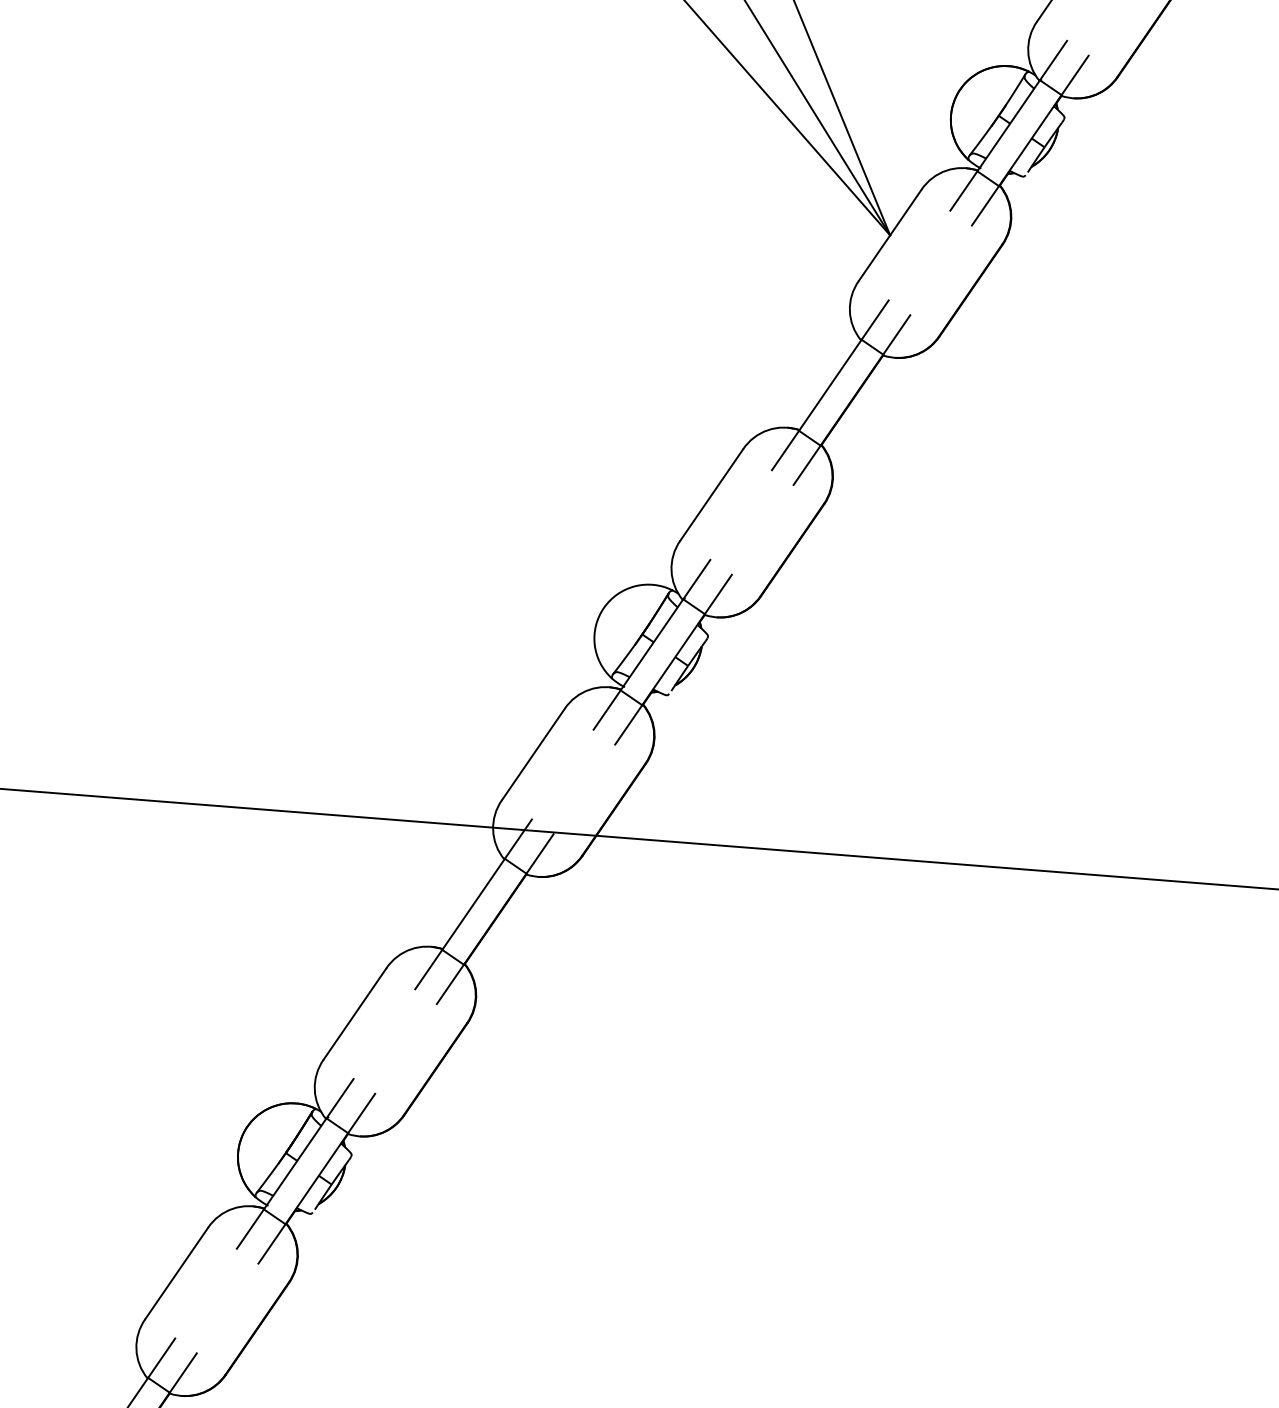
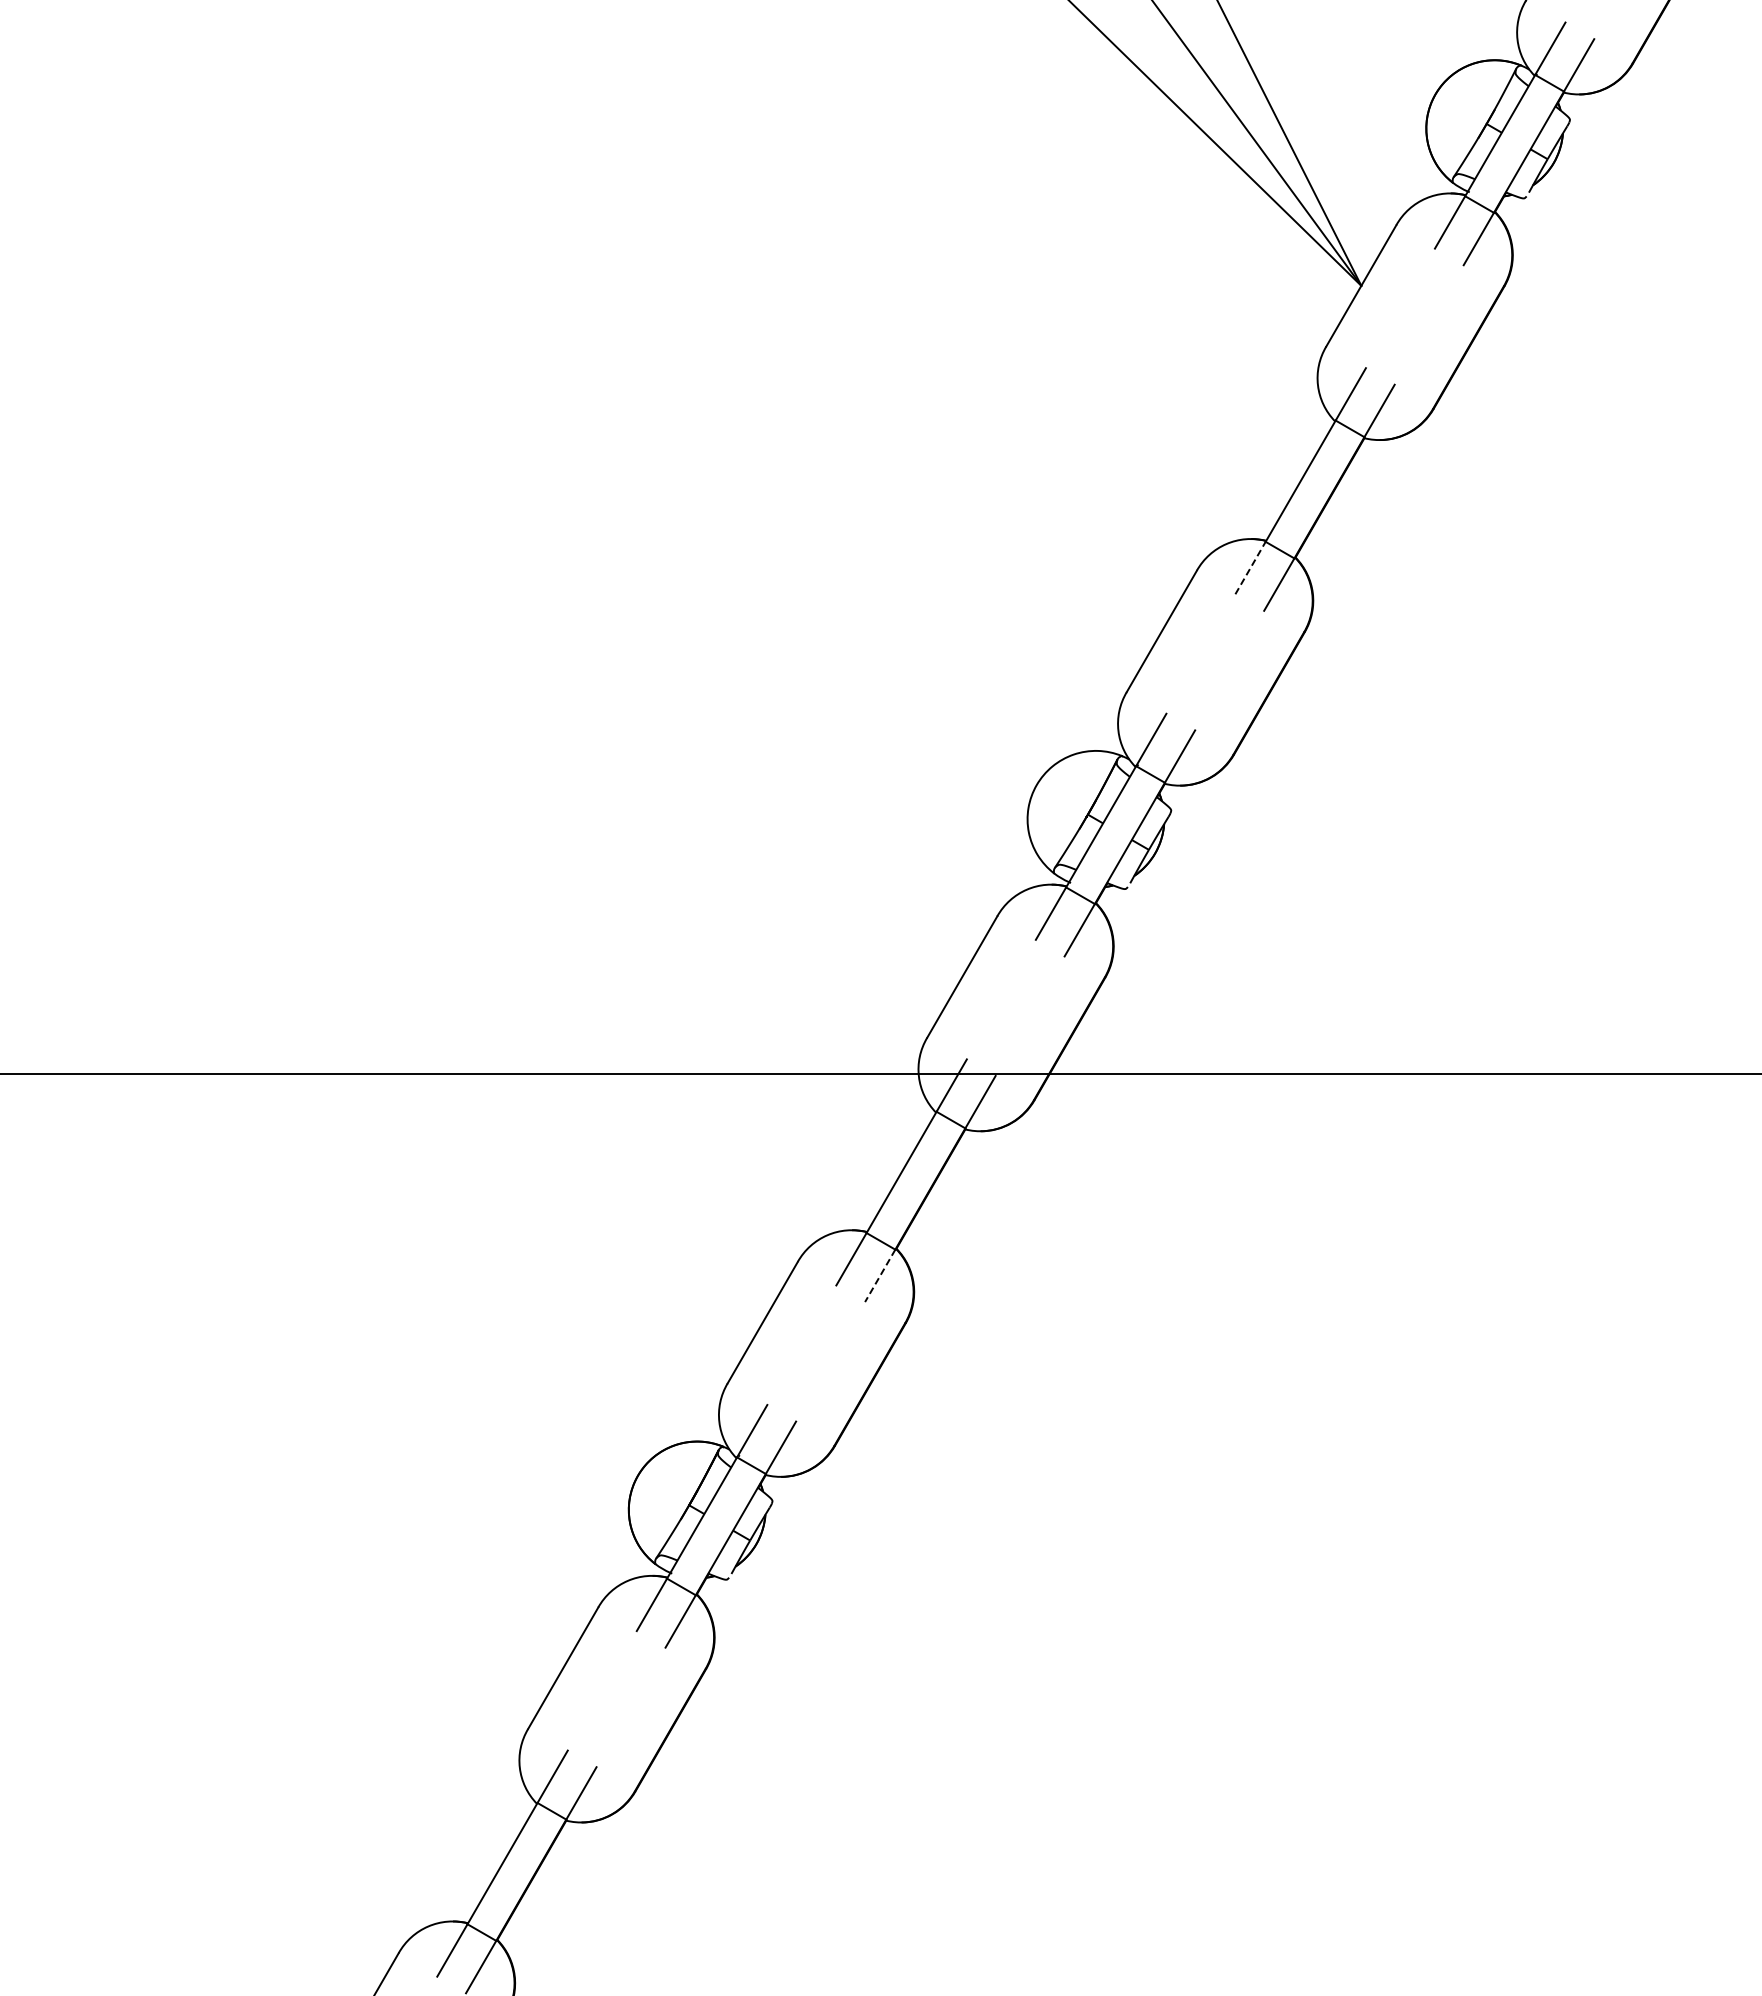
line: (785, 450) -> (1250, 567), solid -> dashed
line: (449, 984) -> (879, 1276), solid -> dashed

